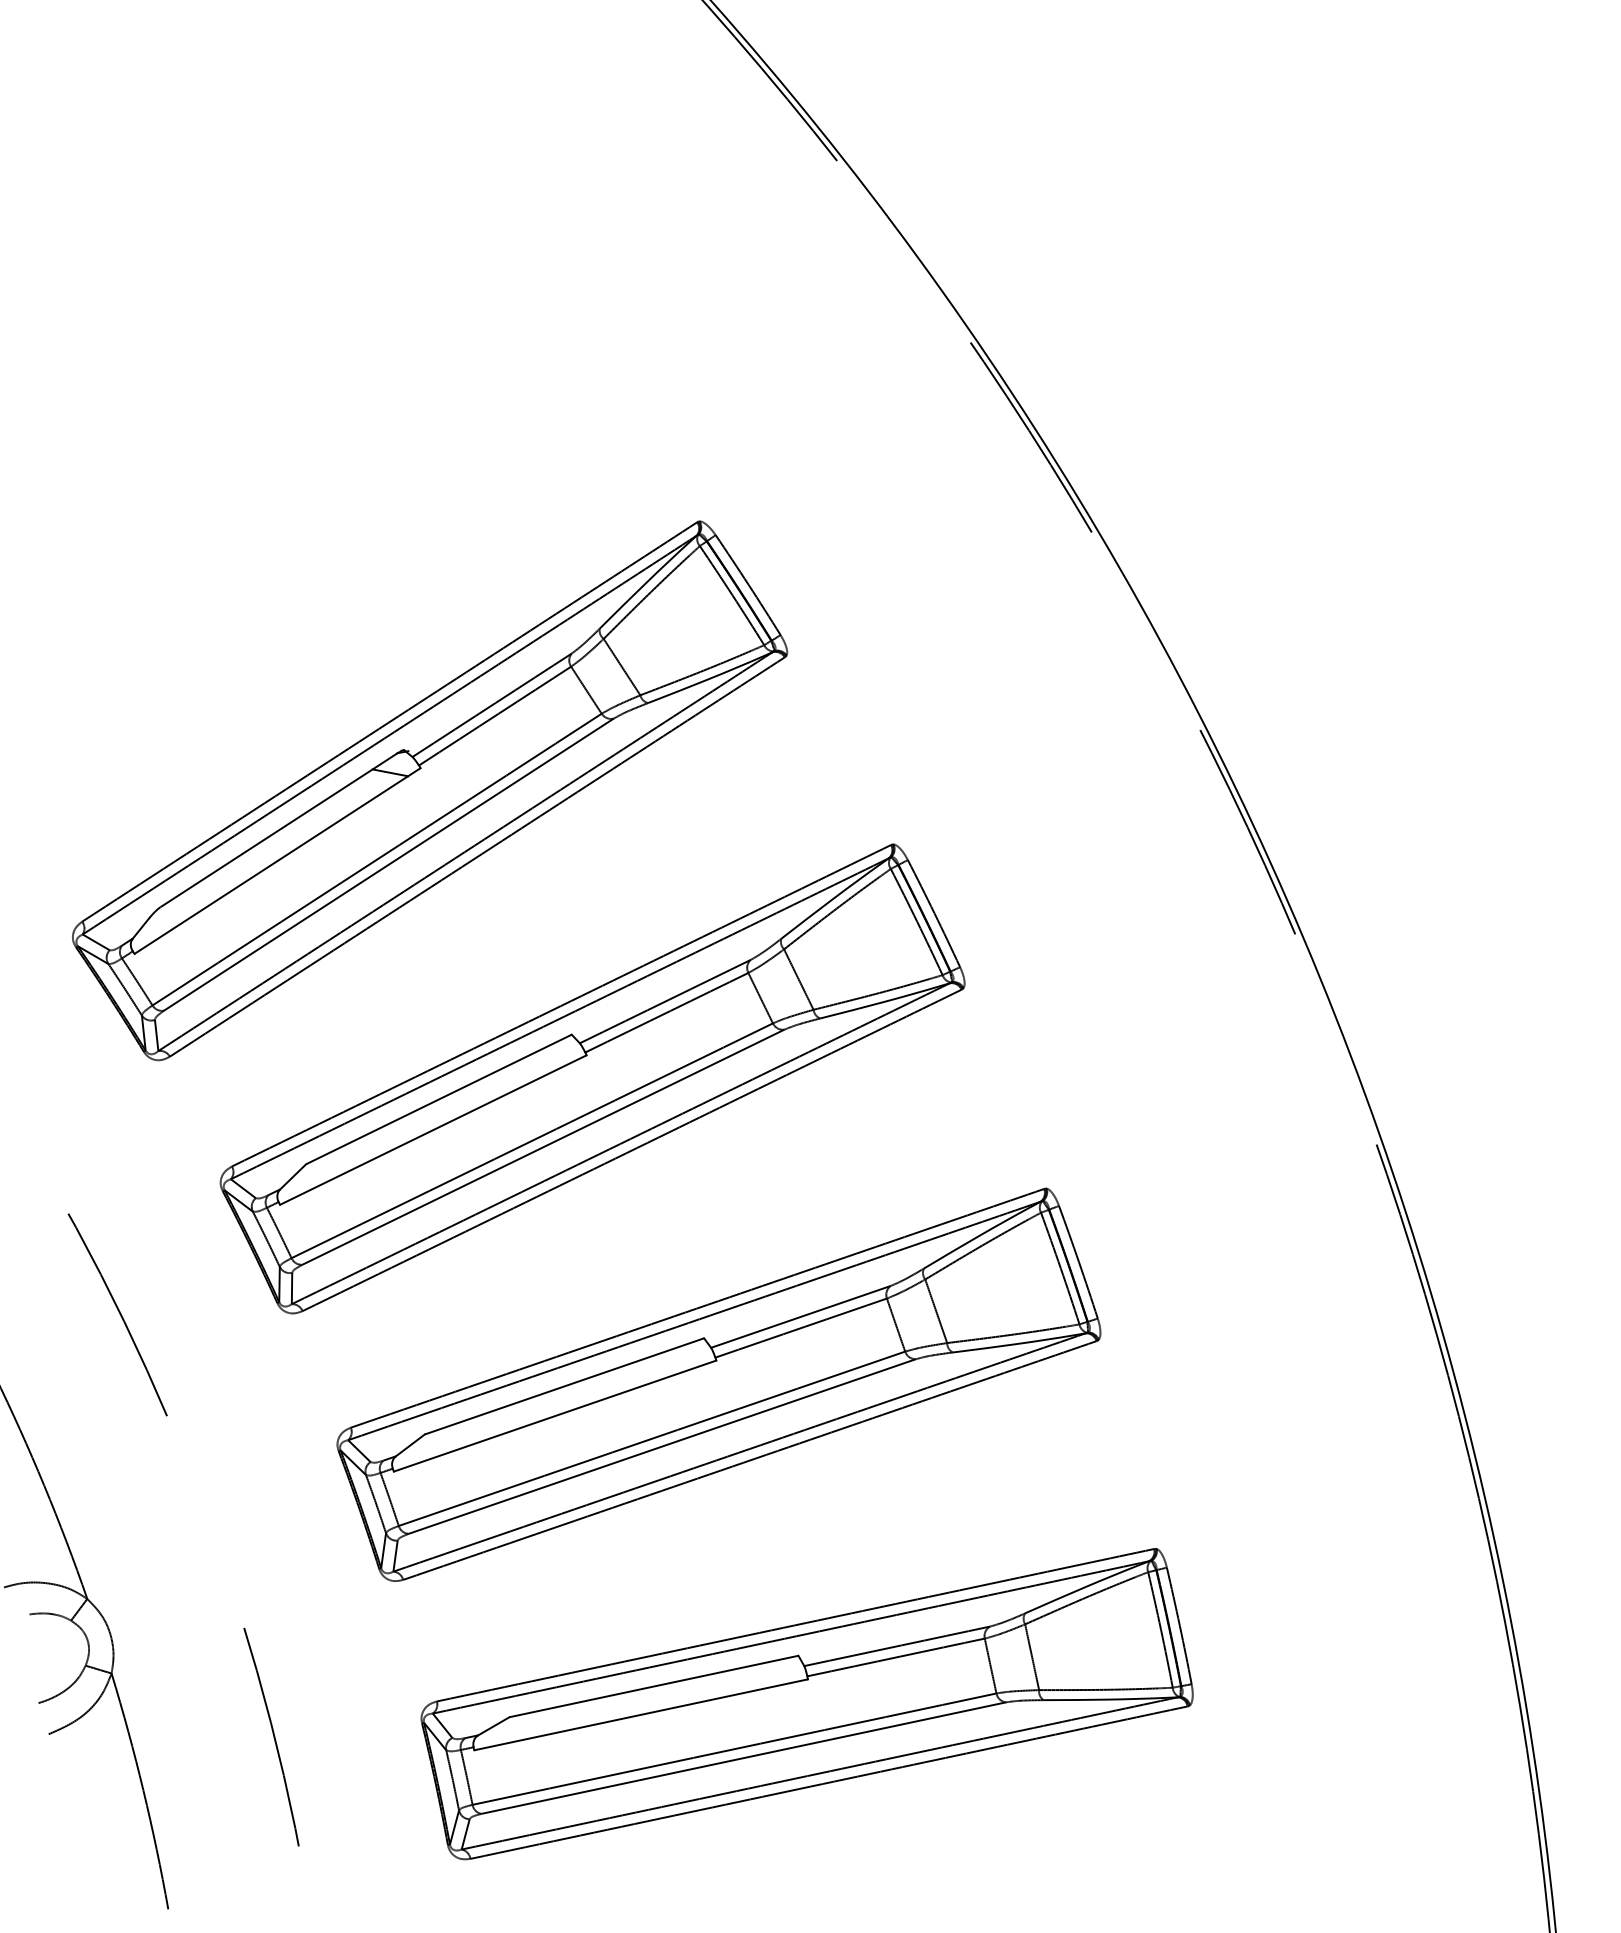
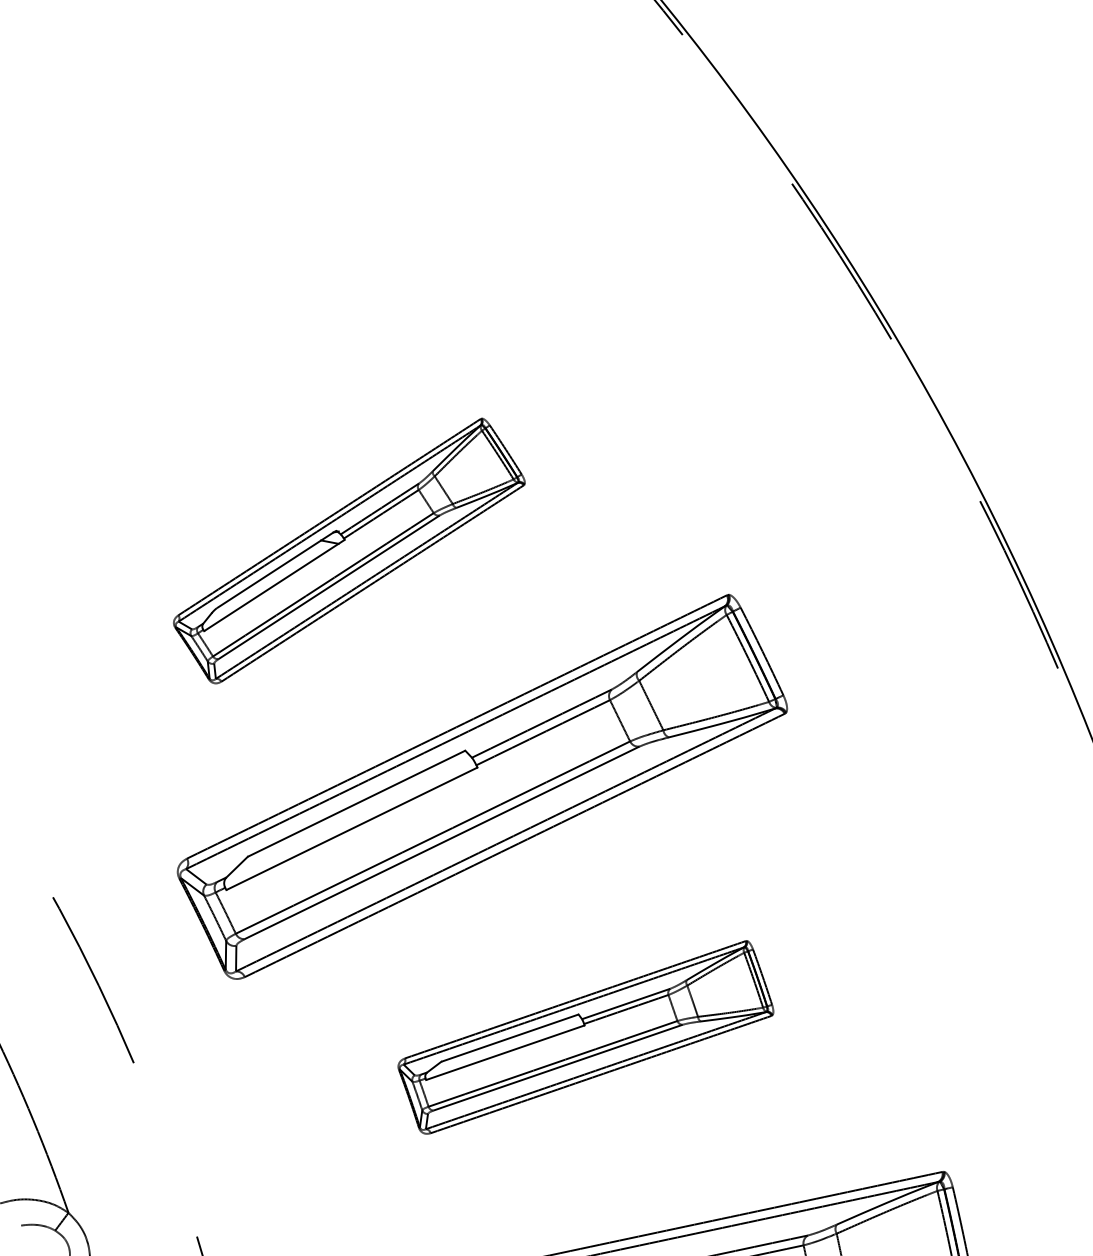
part: (430, 790) -> (349, 550), size x0.6
part: (718, 1384) -> (585, 1037), size x0.6

